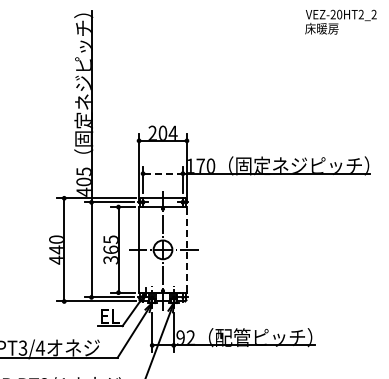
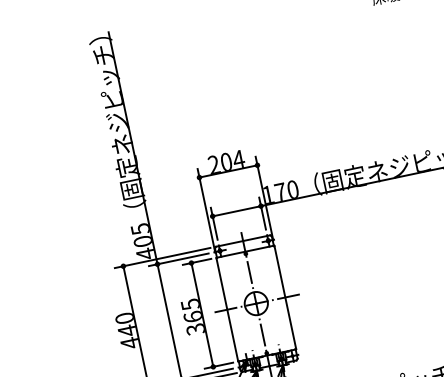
line: (163, 173) -> (237, 210), dashed -> solid
line: (186, 249) -> (284, 297), dashed -> solid

